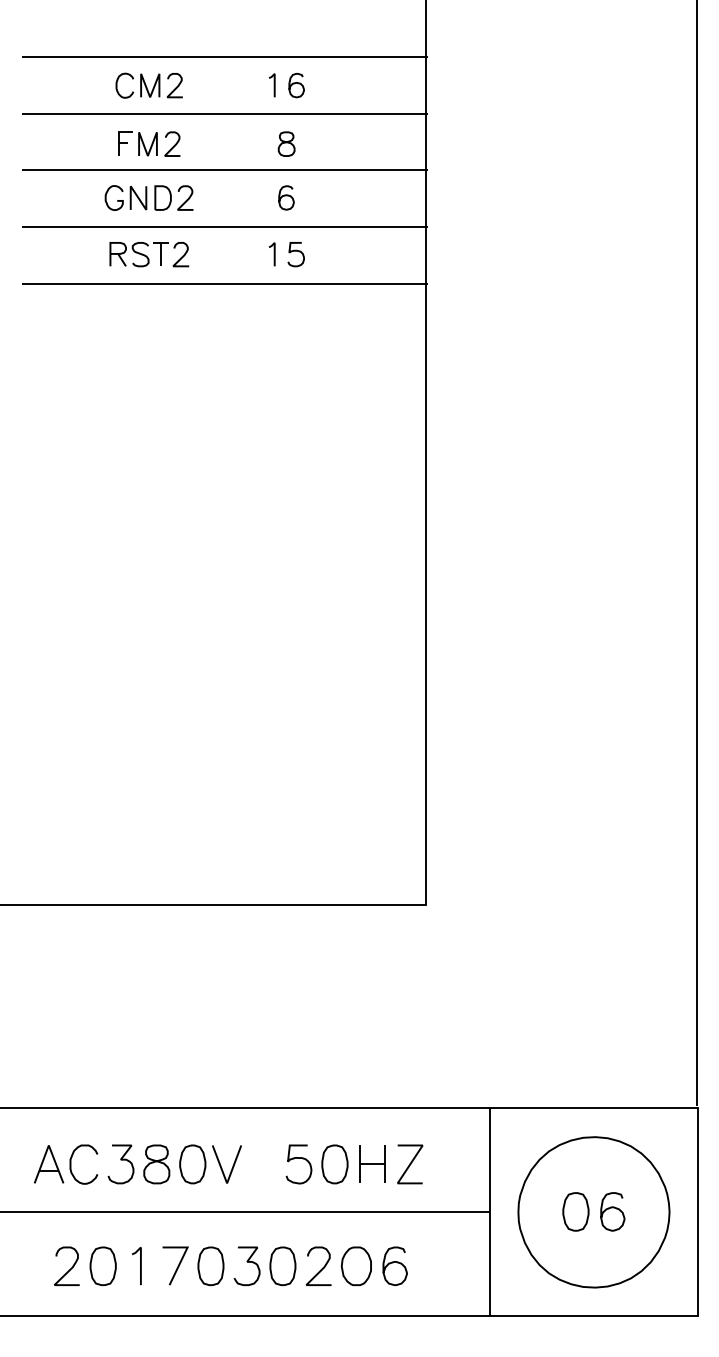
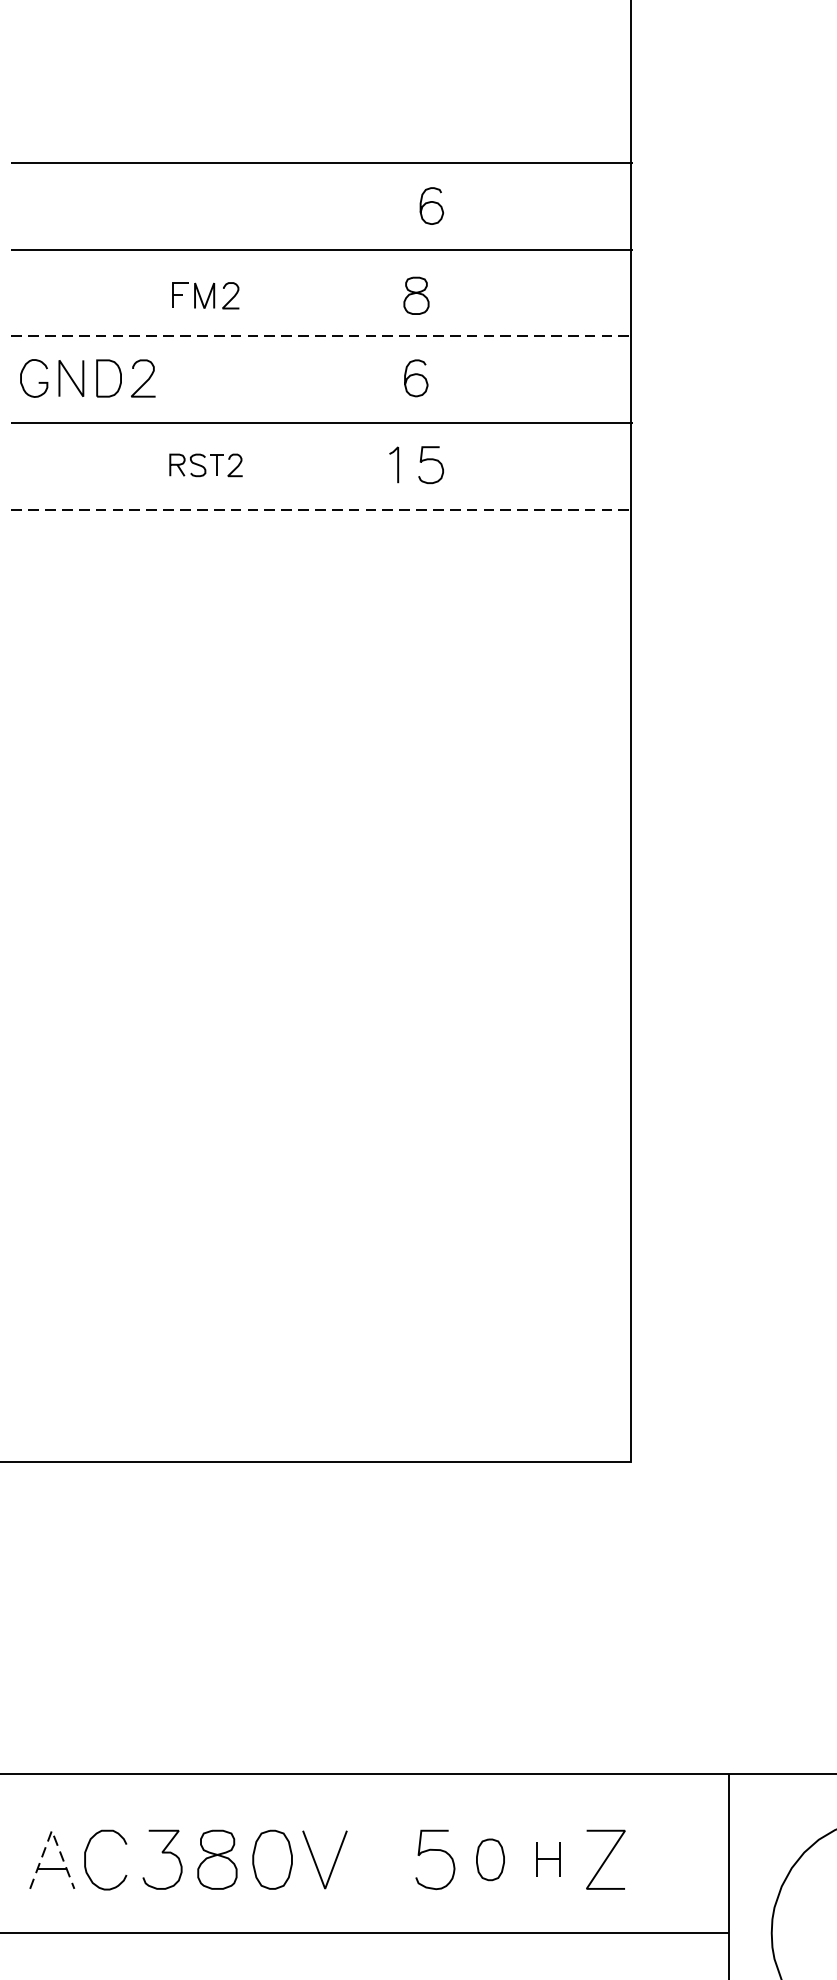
part: (148, 85) -> (204, 205), removed
line: (273, 85) -> (396, 205), removed
part: (149, 143) -> (206, 294), size x0.7
line: (225, 170) -> (322, 336), solid -> dashed
part: (148, 197) -> (86, 377), moved
part: (149, 254) -> (206, 464), size x0.6
line: (225, 283) -> (322, 509), solid -> dashed
line: (48, 1145) -> (51, 1830), solid -> dashed
part: (372, 1163) -> (548, 1858), size x0.6
part: (334, 1164) -> (489, 1859), size x0.7

